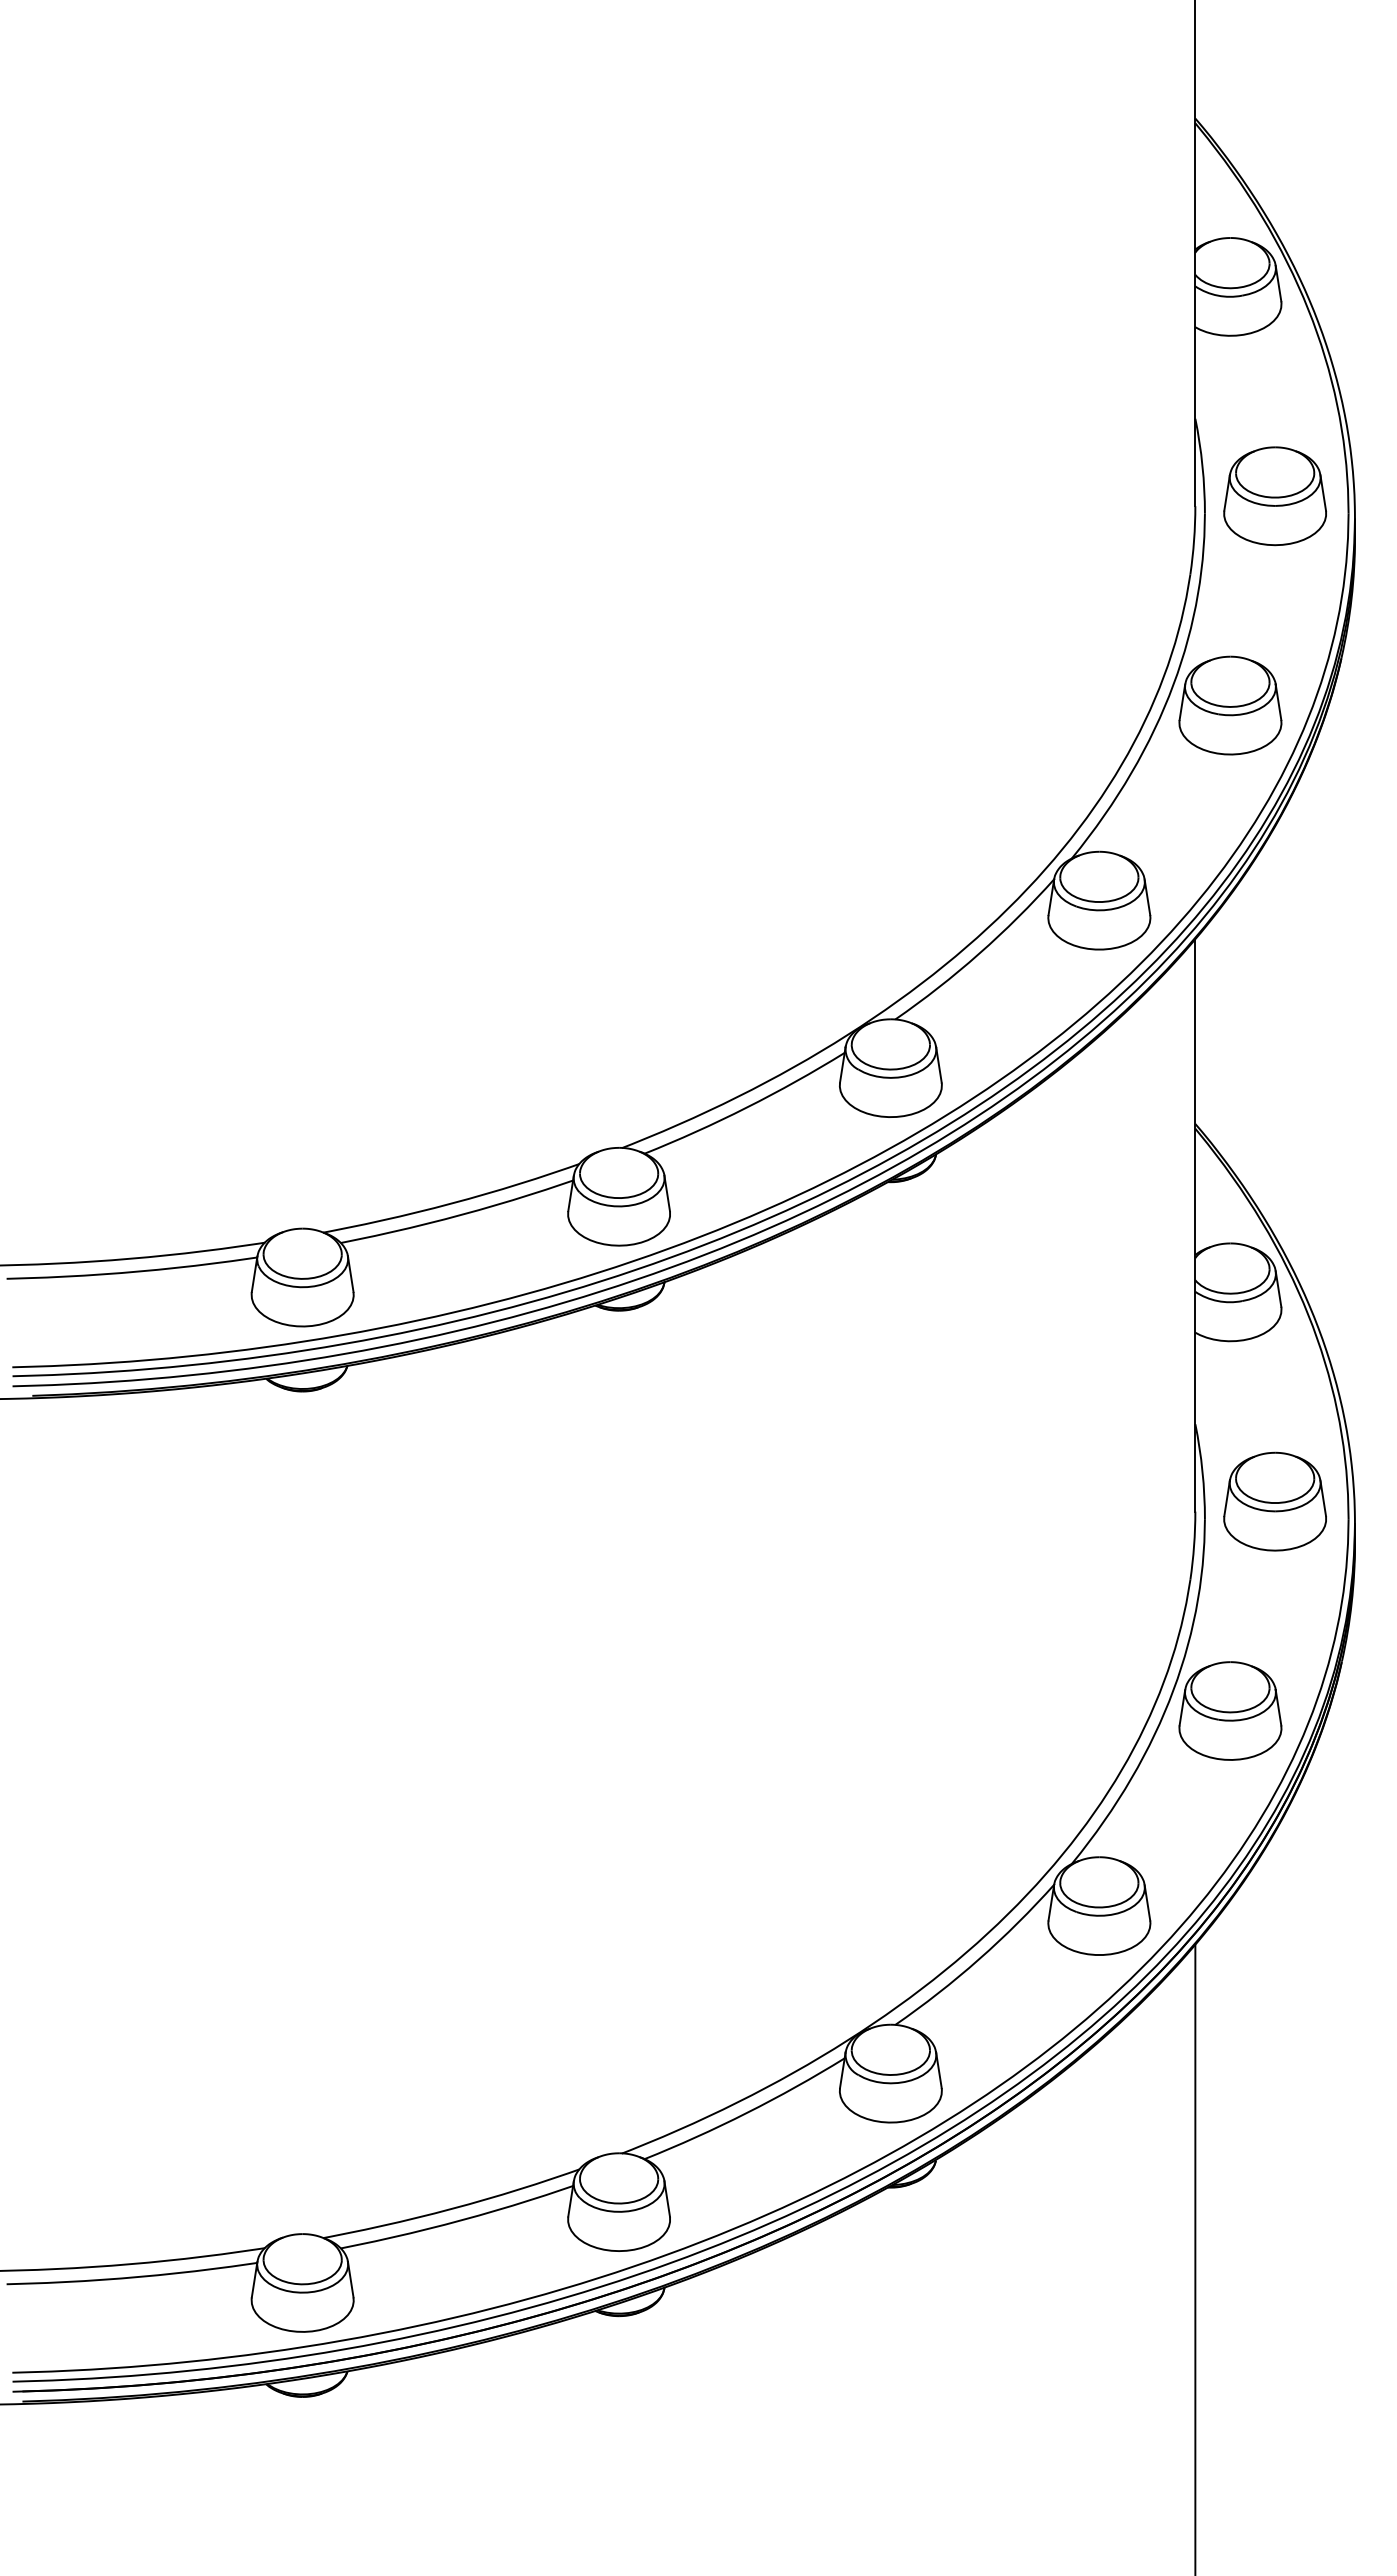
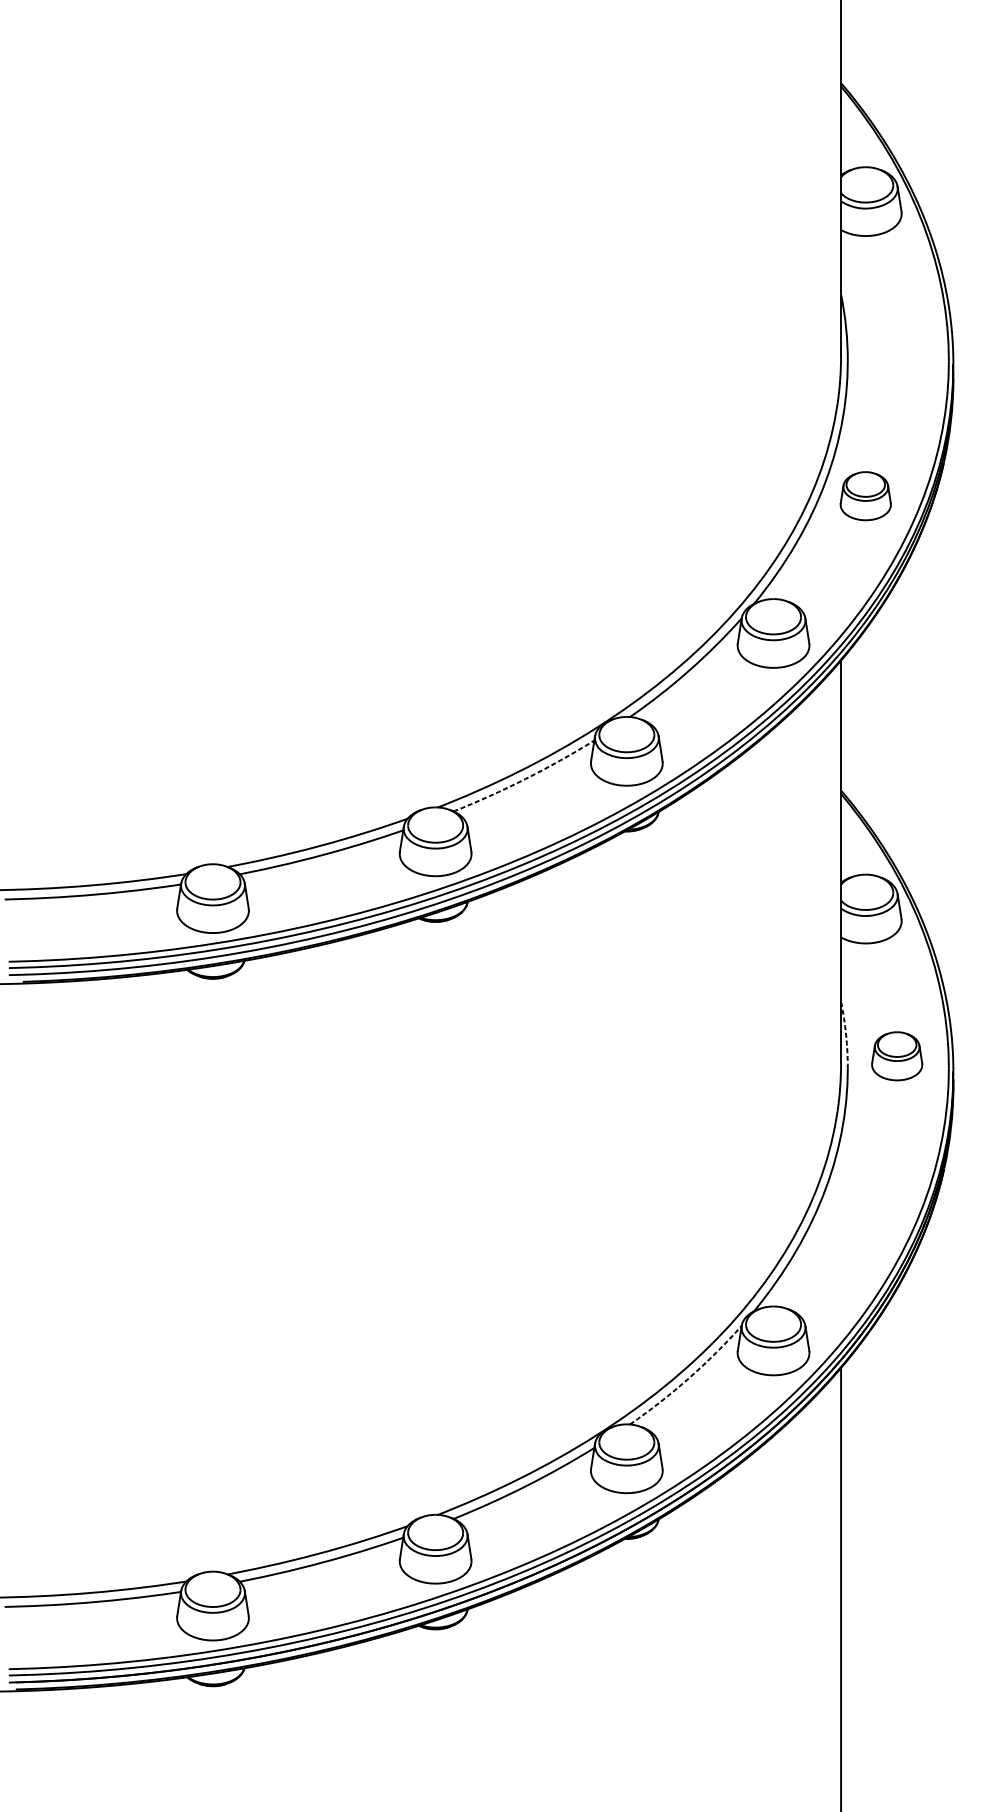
part: (1274, 496) -> (896, 349), removed
part: (1230, 705) -> (865, 496), size x0.7
arc: (746, 1107) -> (525, 779), solid -> dashed
arc: (1202, 1471) -> (846, 1035), solid -> dashed
part: (1274, 1501) -> (896, 1056), size x0.7
part: (1230, 1710) -> (865, 1203), removed
arc: (979, 1959) -> (689, 1378), solid -> dashed

